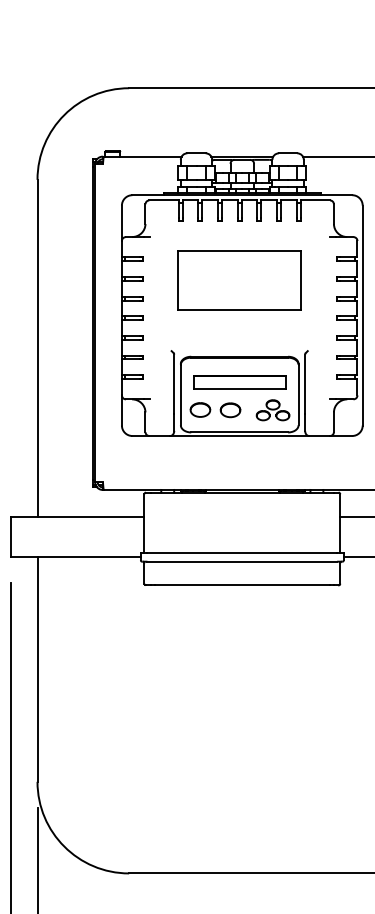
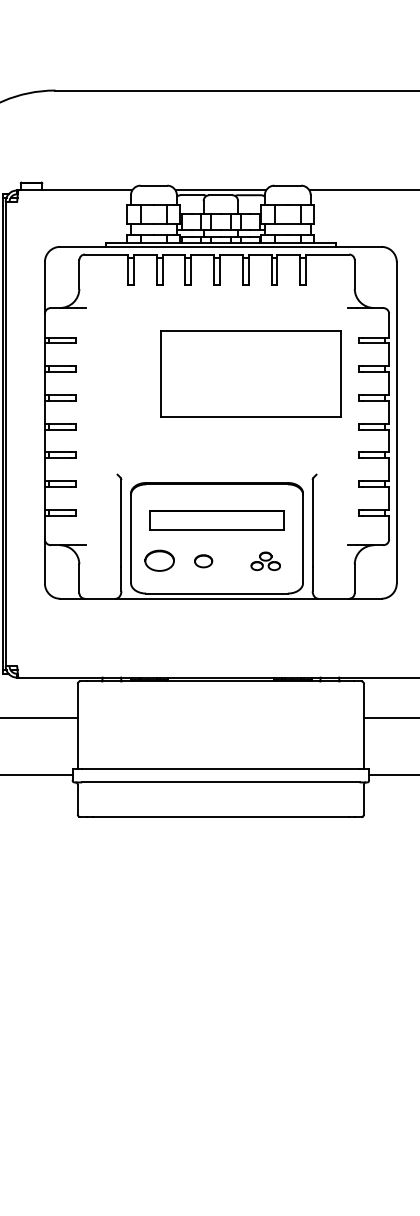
part: (239, 280) -> (250, 372), moved
part: (230, 410) -> (203, 561), size x0.6
part: (272, 410) -> (264, 561), size x0.6

